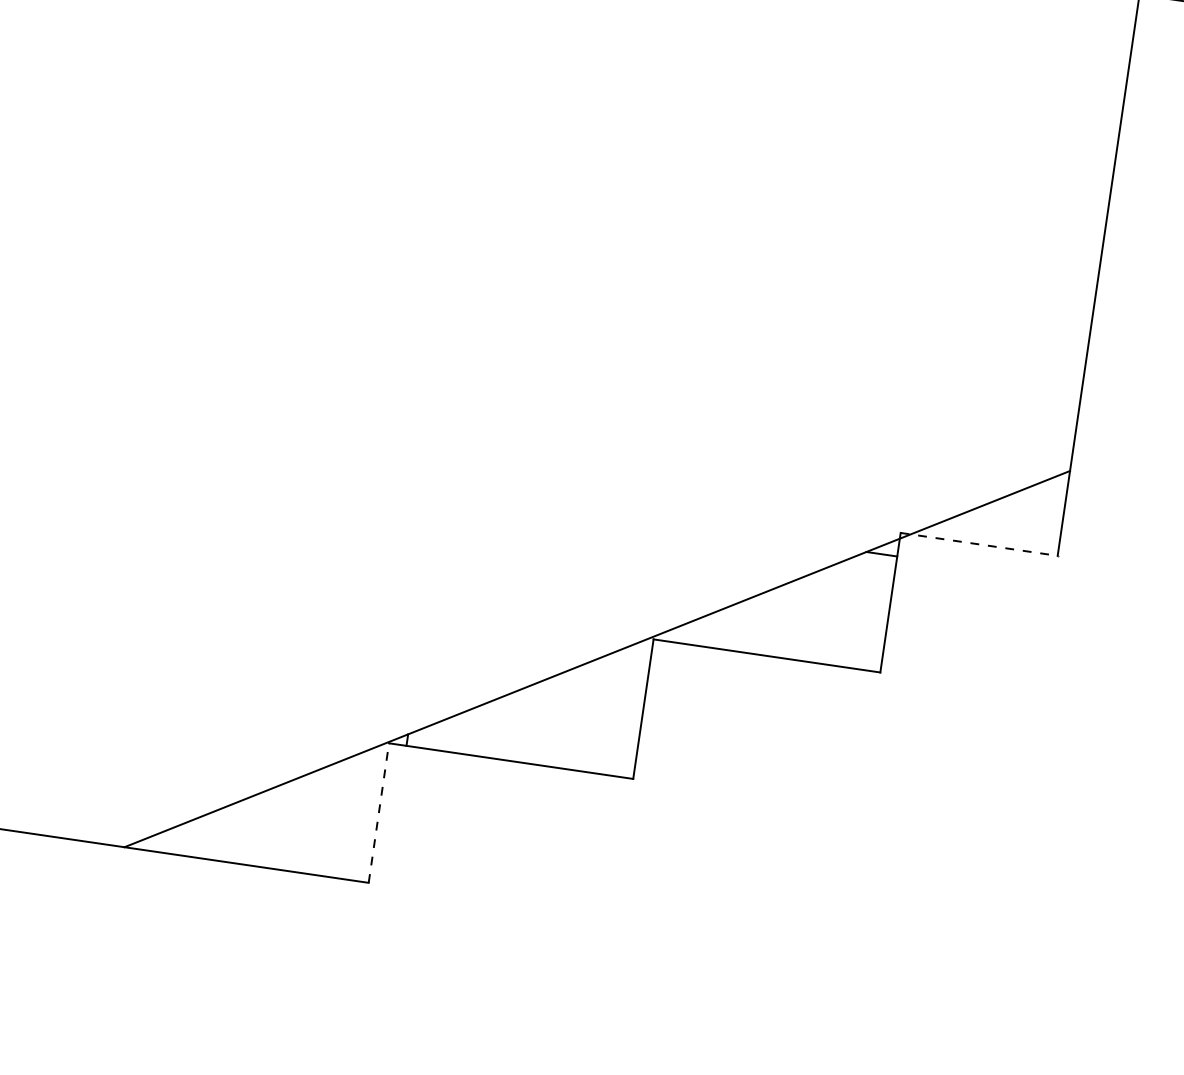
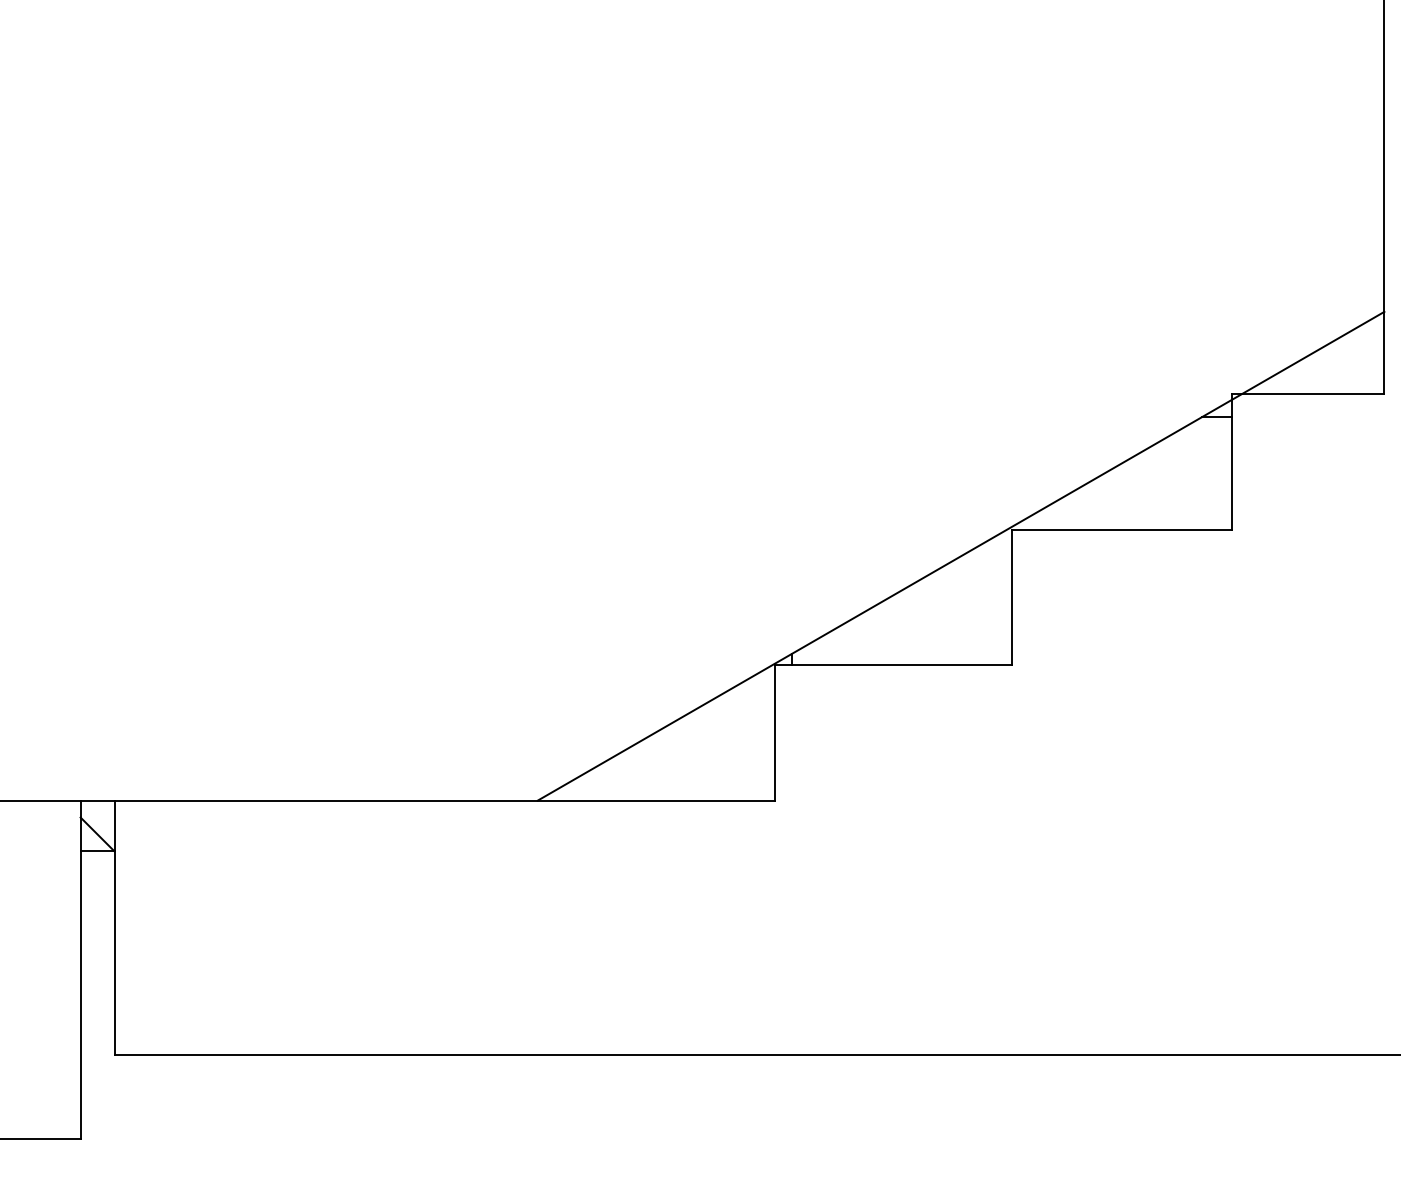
line: (979, 544) -> (1308, 394), dashed -> solid
line: (378, 812) -> (774, 732), dashed -> solid

